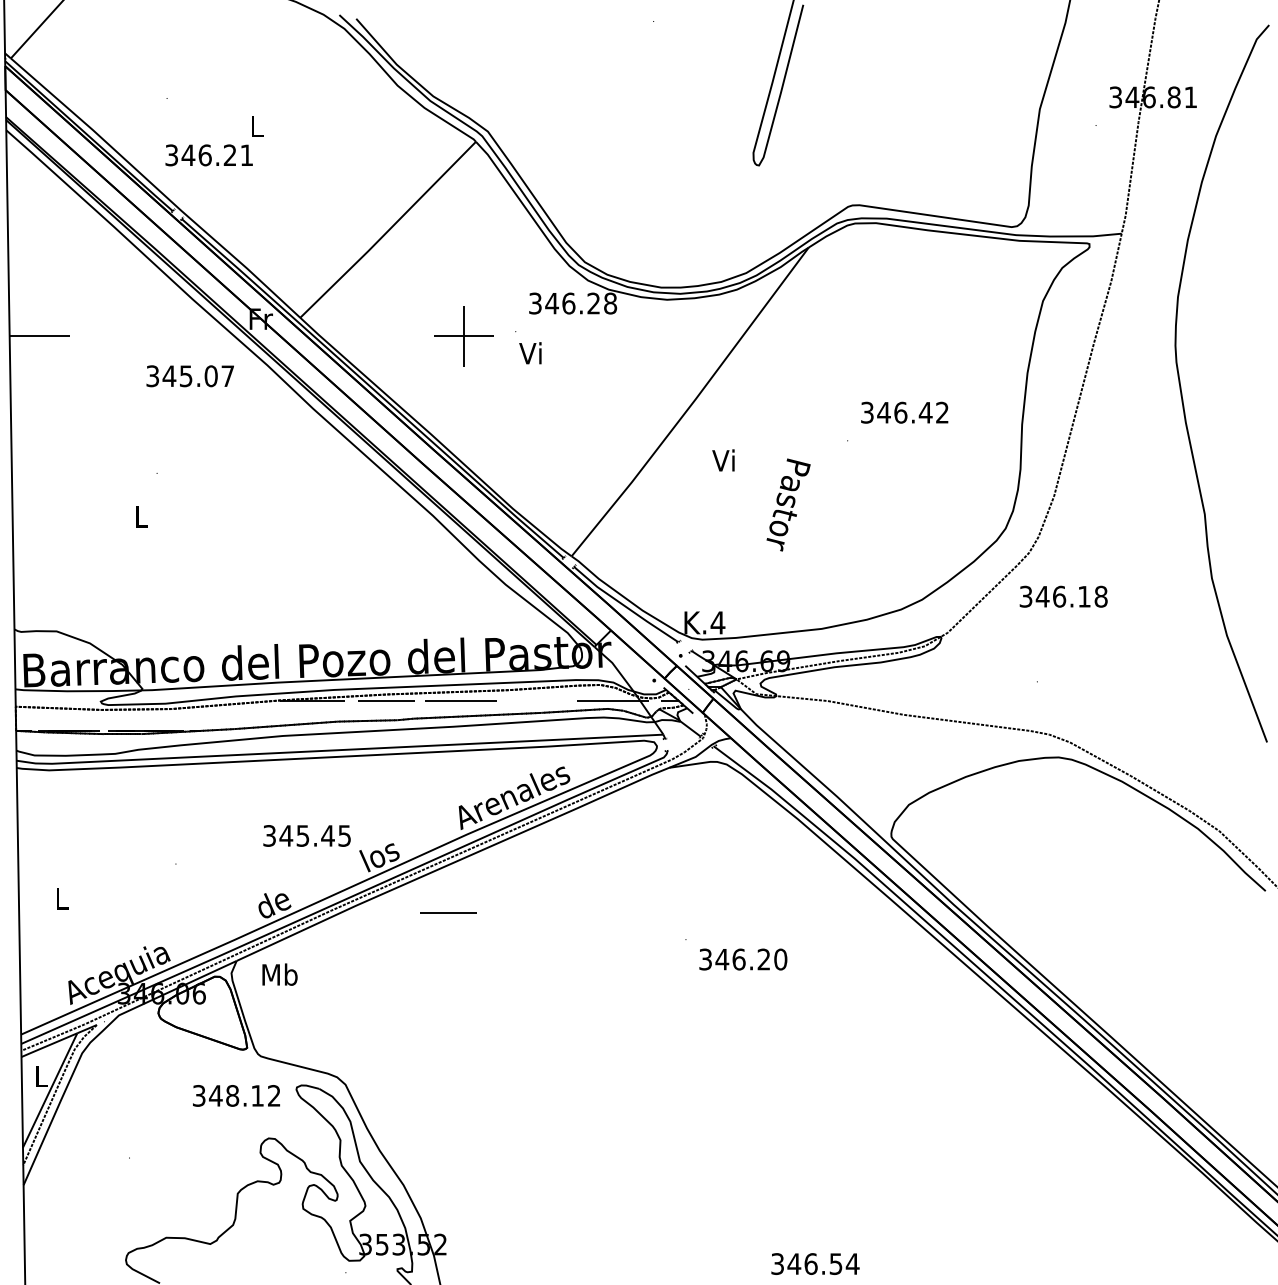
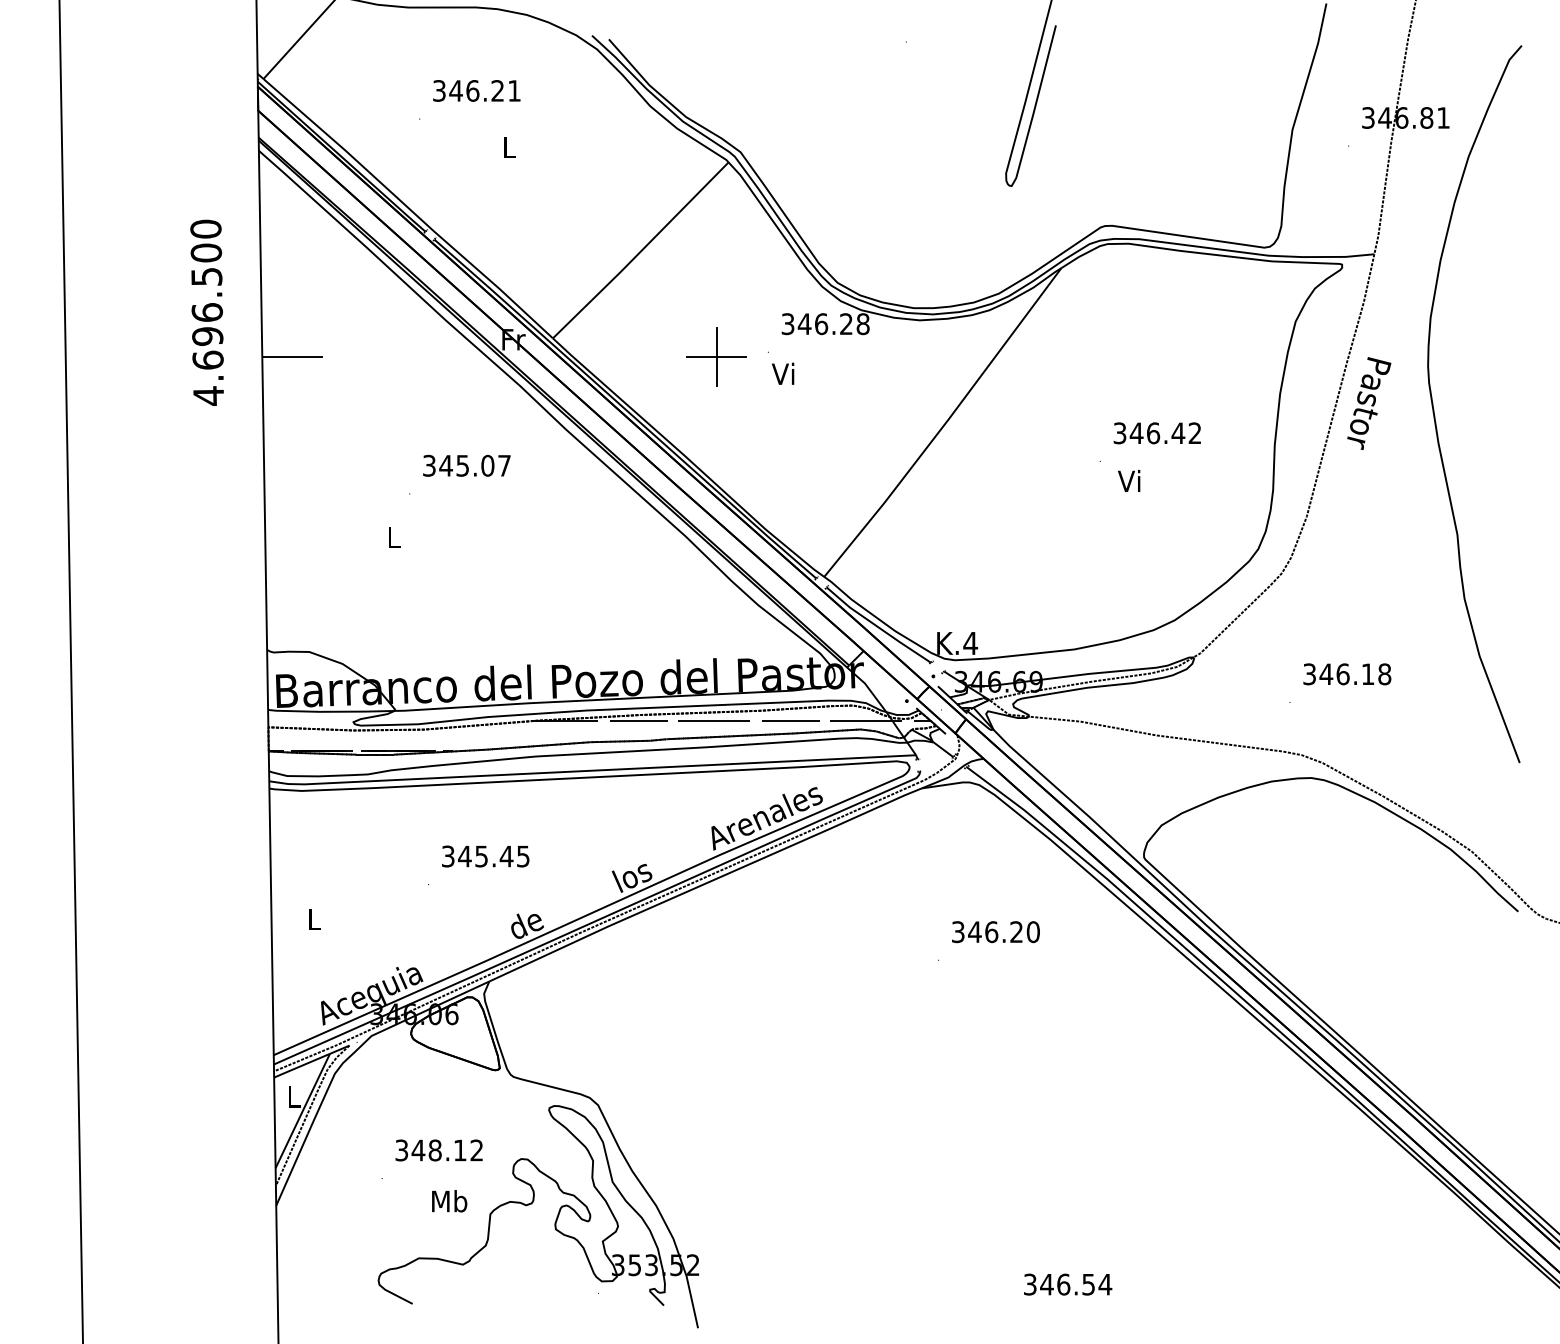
text: (208, 154) -> (476, 90), moved
text: (189, 375) -> (466, 465), moved
text: (723, 459) -> (1129, 480), moved
text: (788, 504) -> (1369, 403), moved
text: (1063, 596) -> (1347, 674), moved
text: (306, 835) -> (485, 856), moved
line: (447, 911) -> (790, 720), moved
text: (742, 959) -> (995, 932), moved
text: (279, 974) -> (449, 1201), moved
text: (235, 1095) -> (438, 1150), moved

